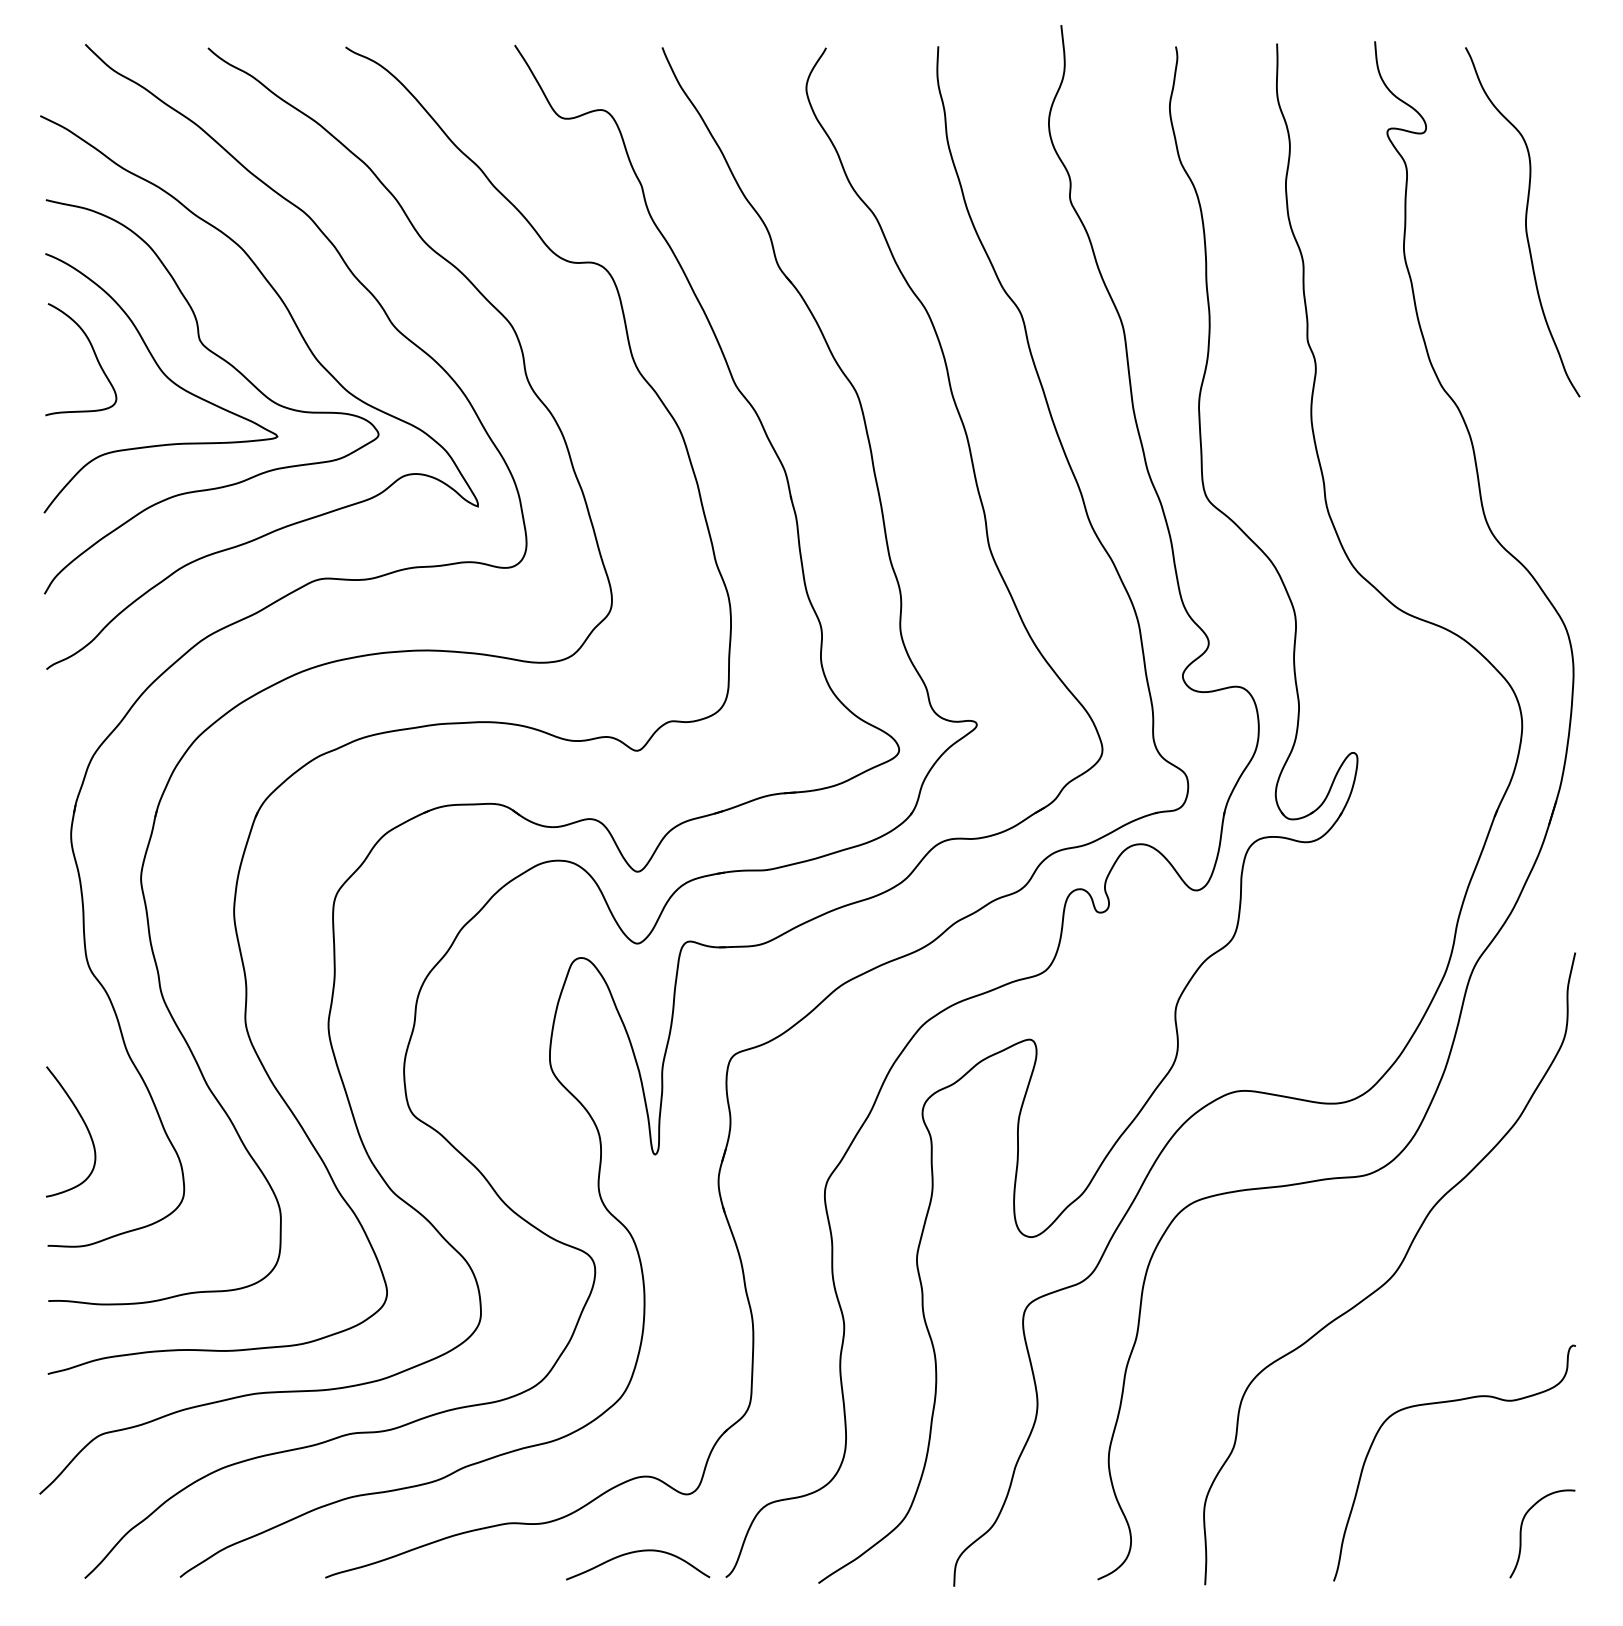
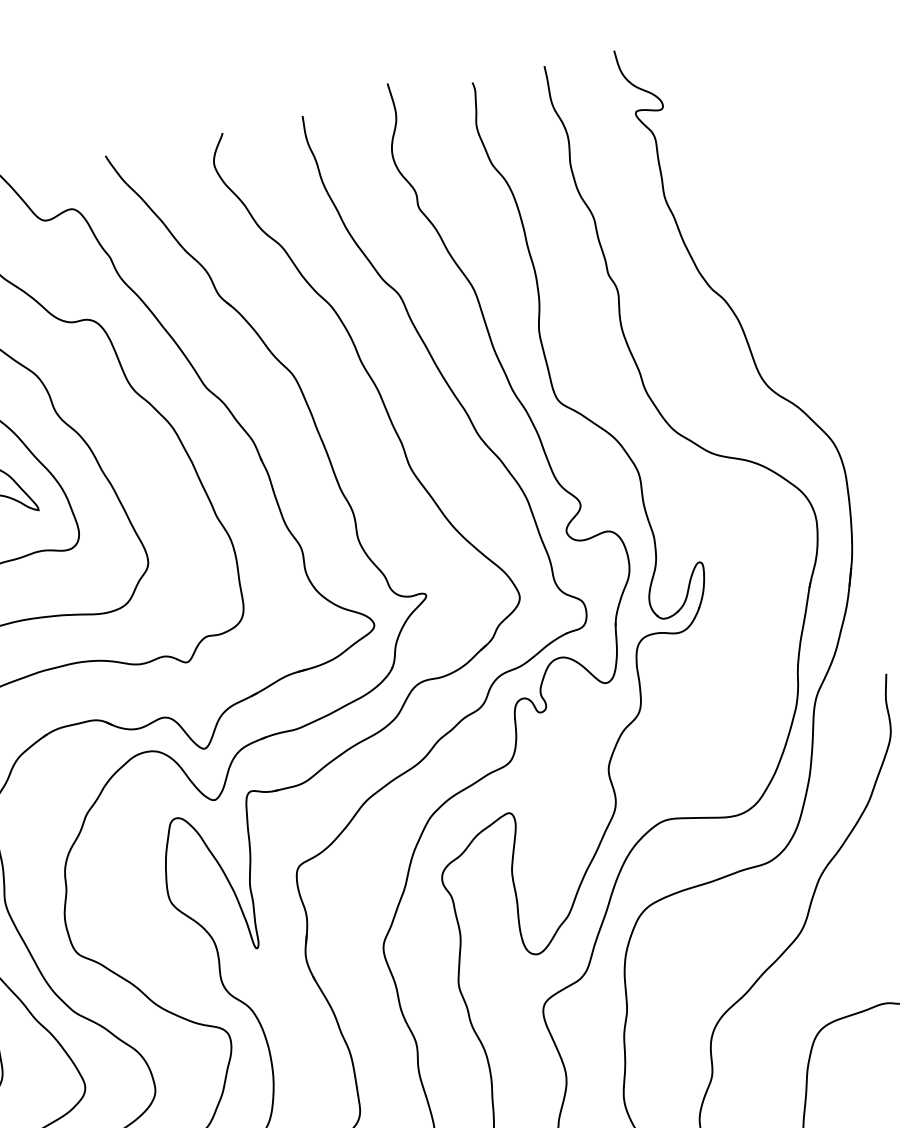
curve: (1525, 222) -> (747, 158), removed

